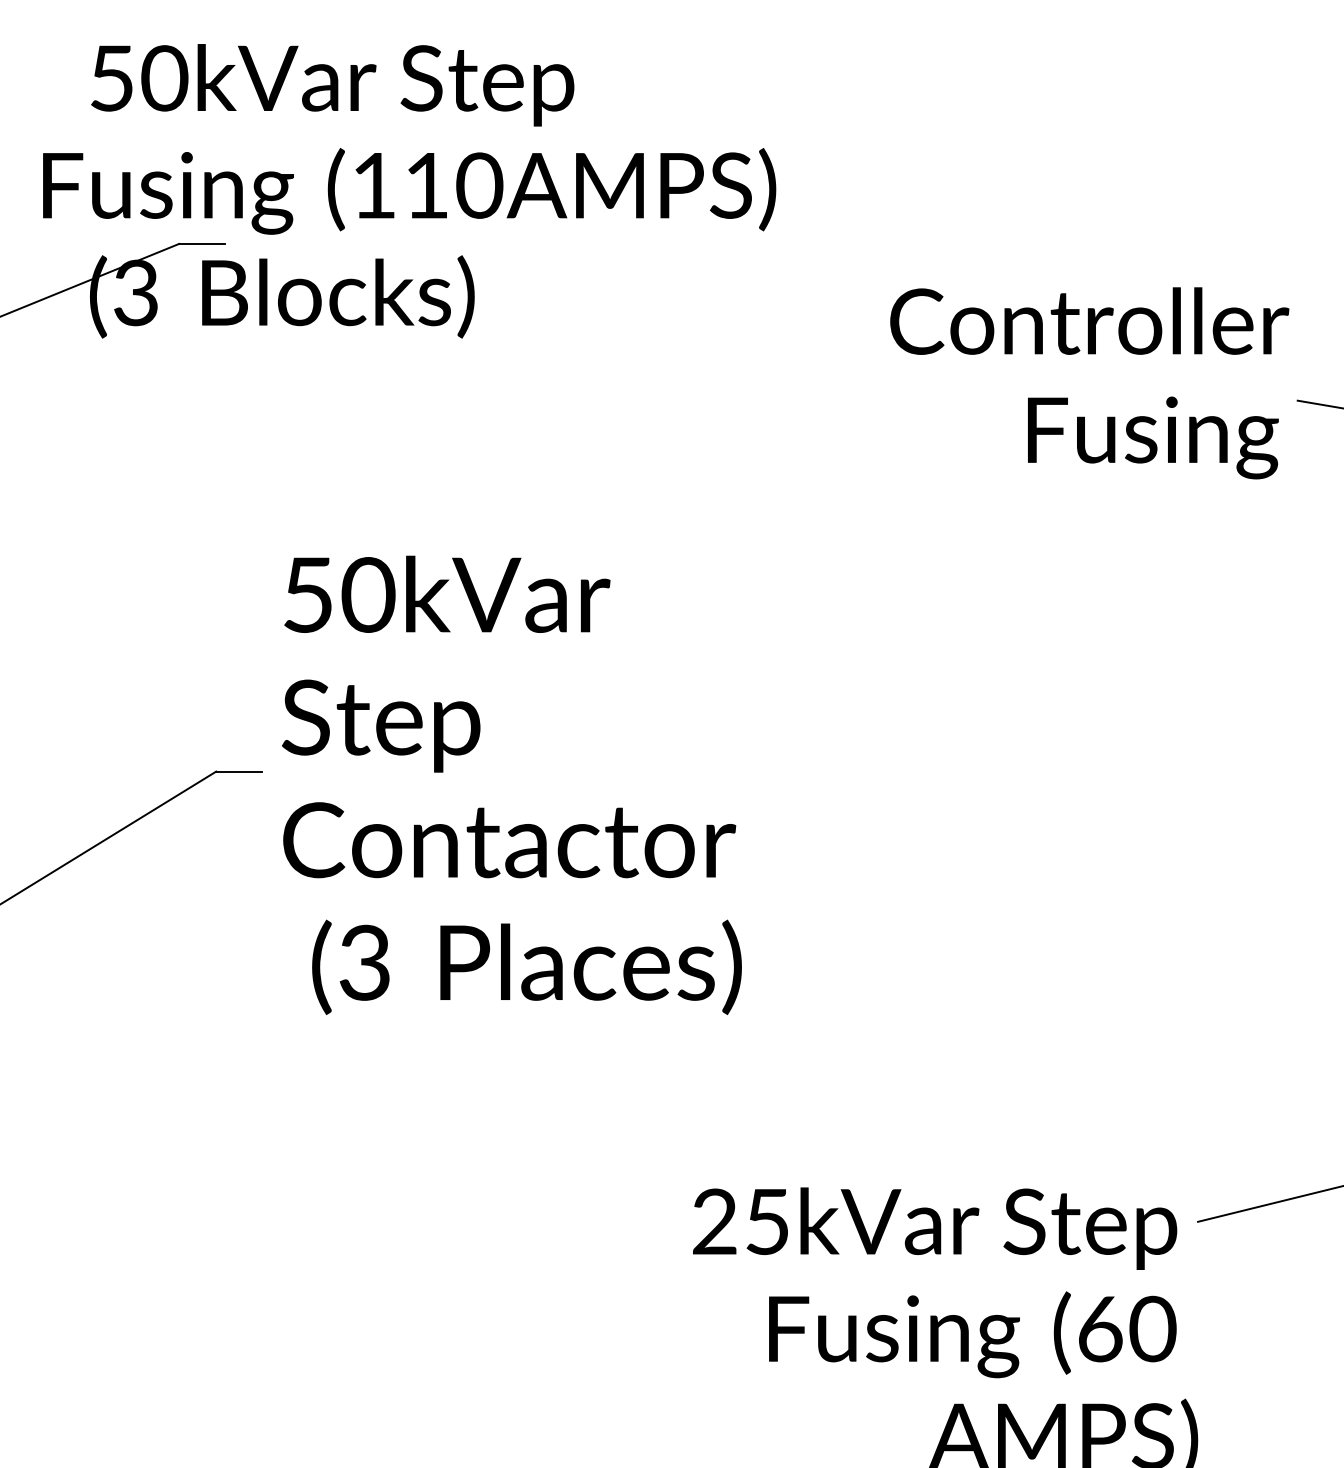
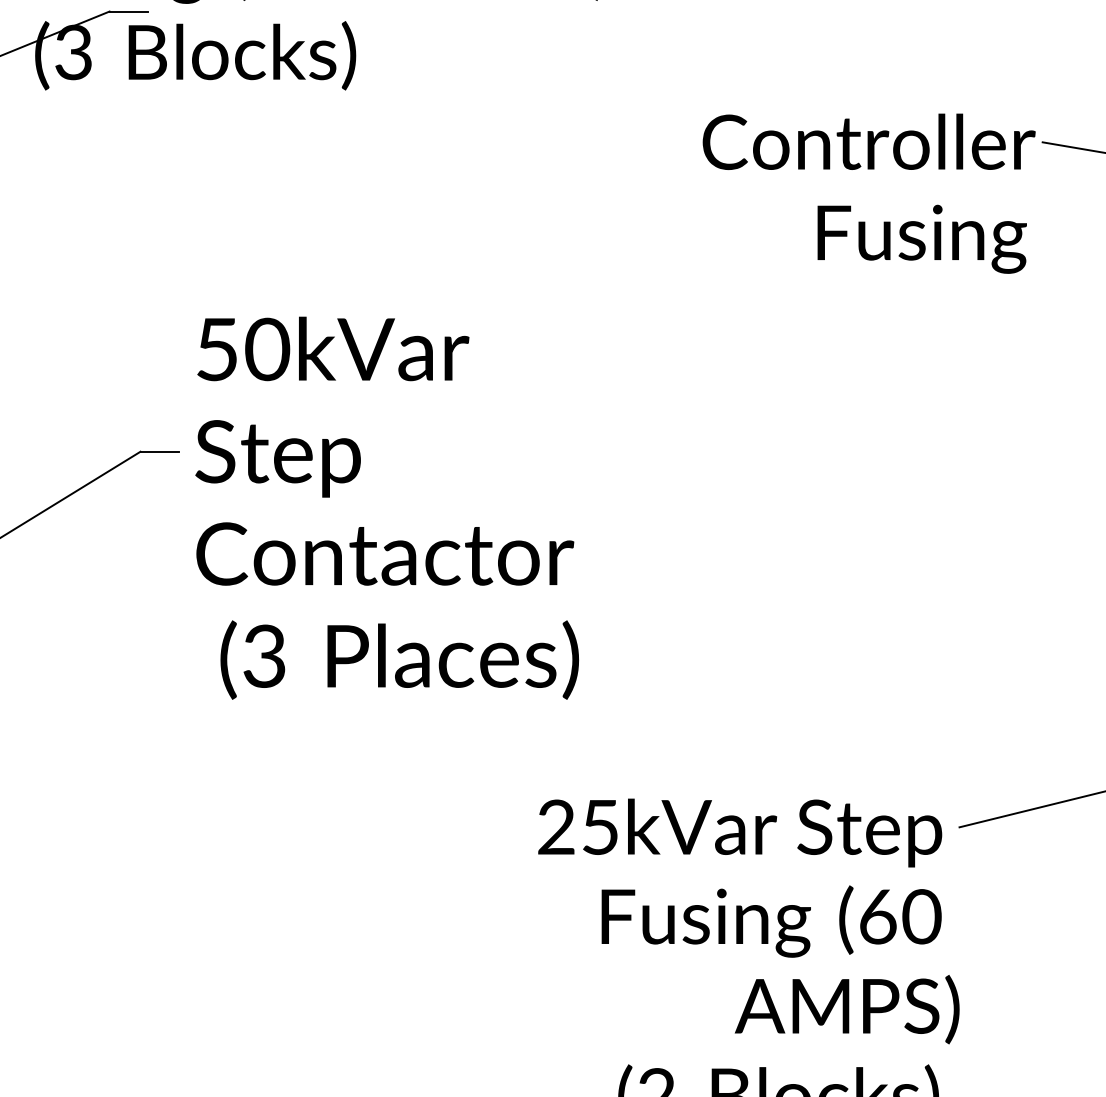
text: (1089, 383) -> (869, 193), moved
text: (511, 784) -> (386, 507), moved

